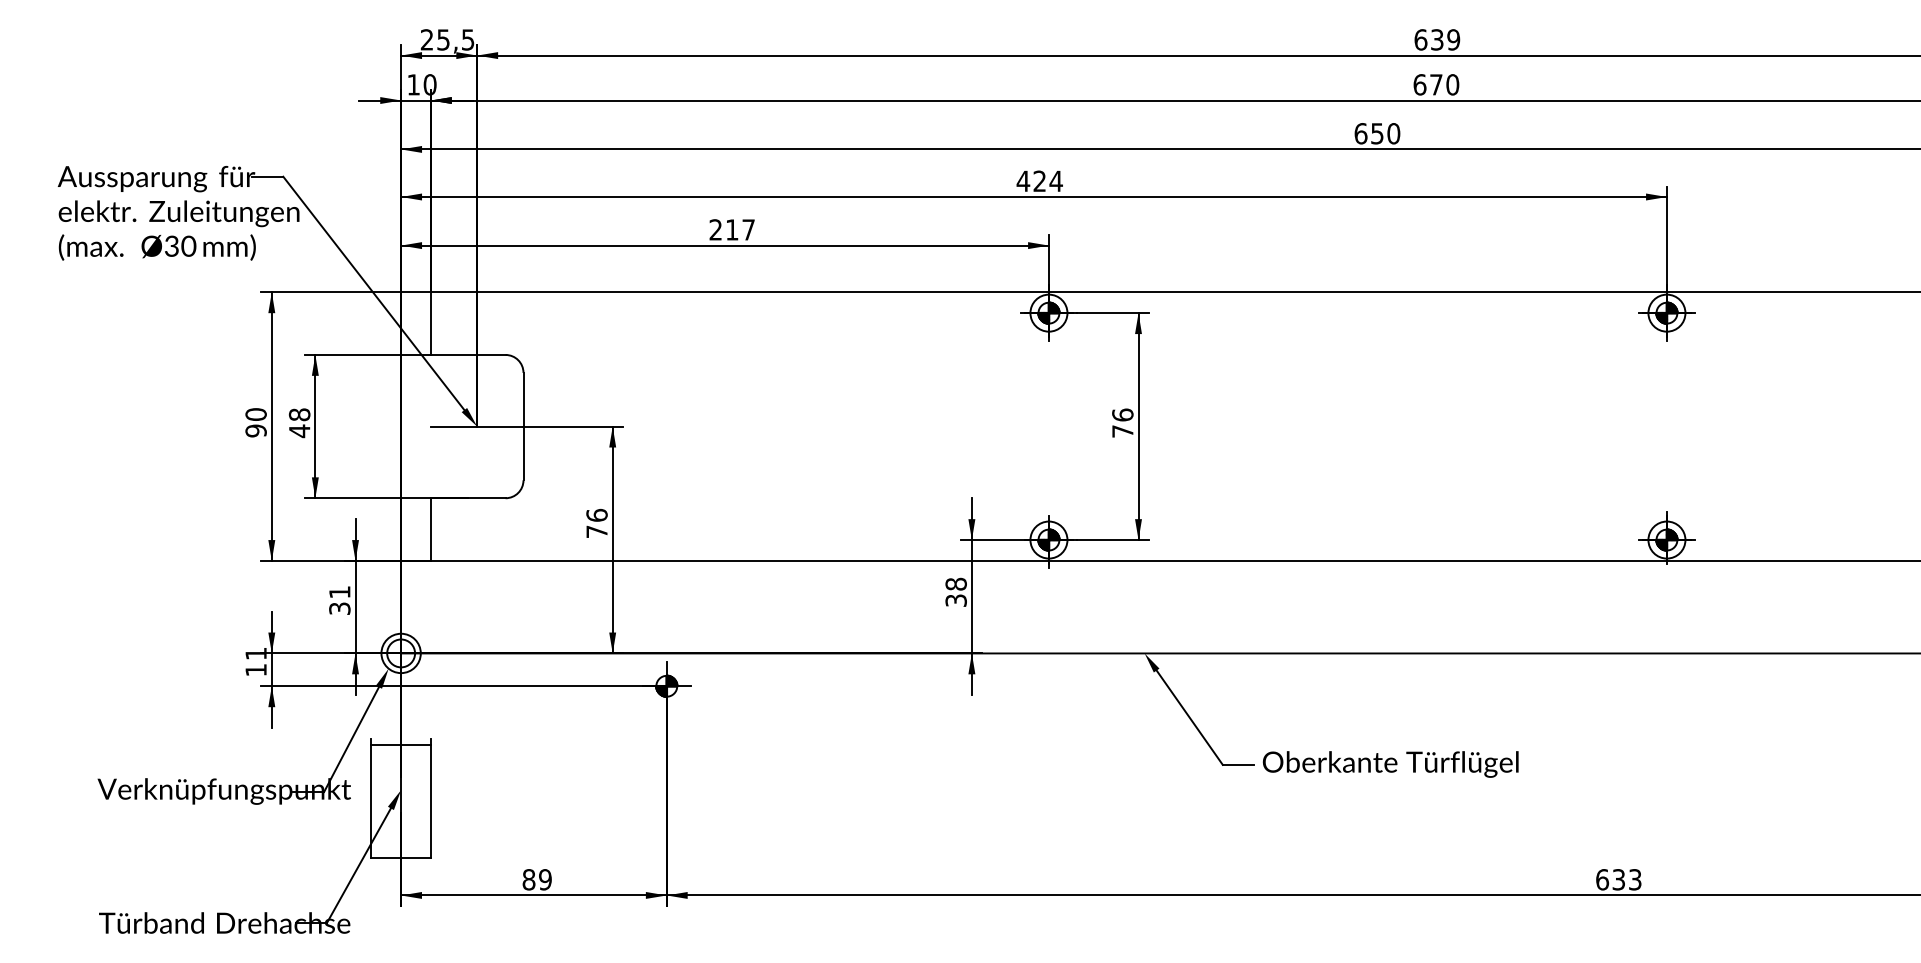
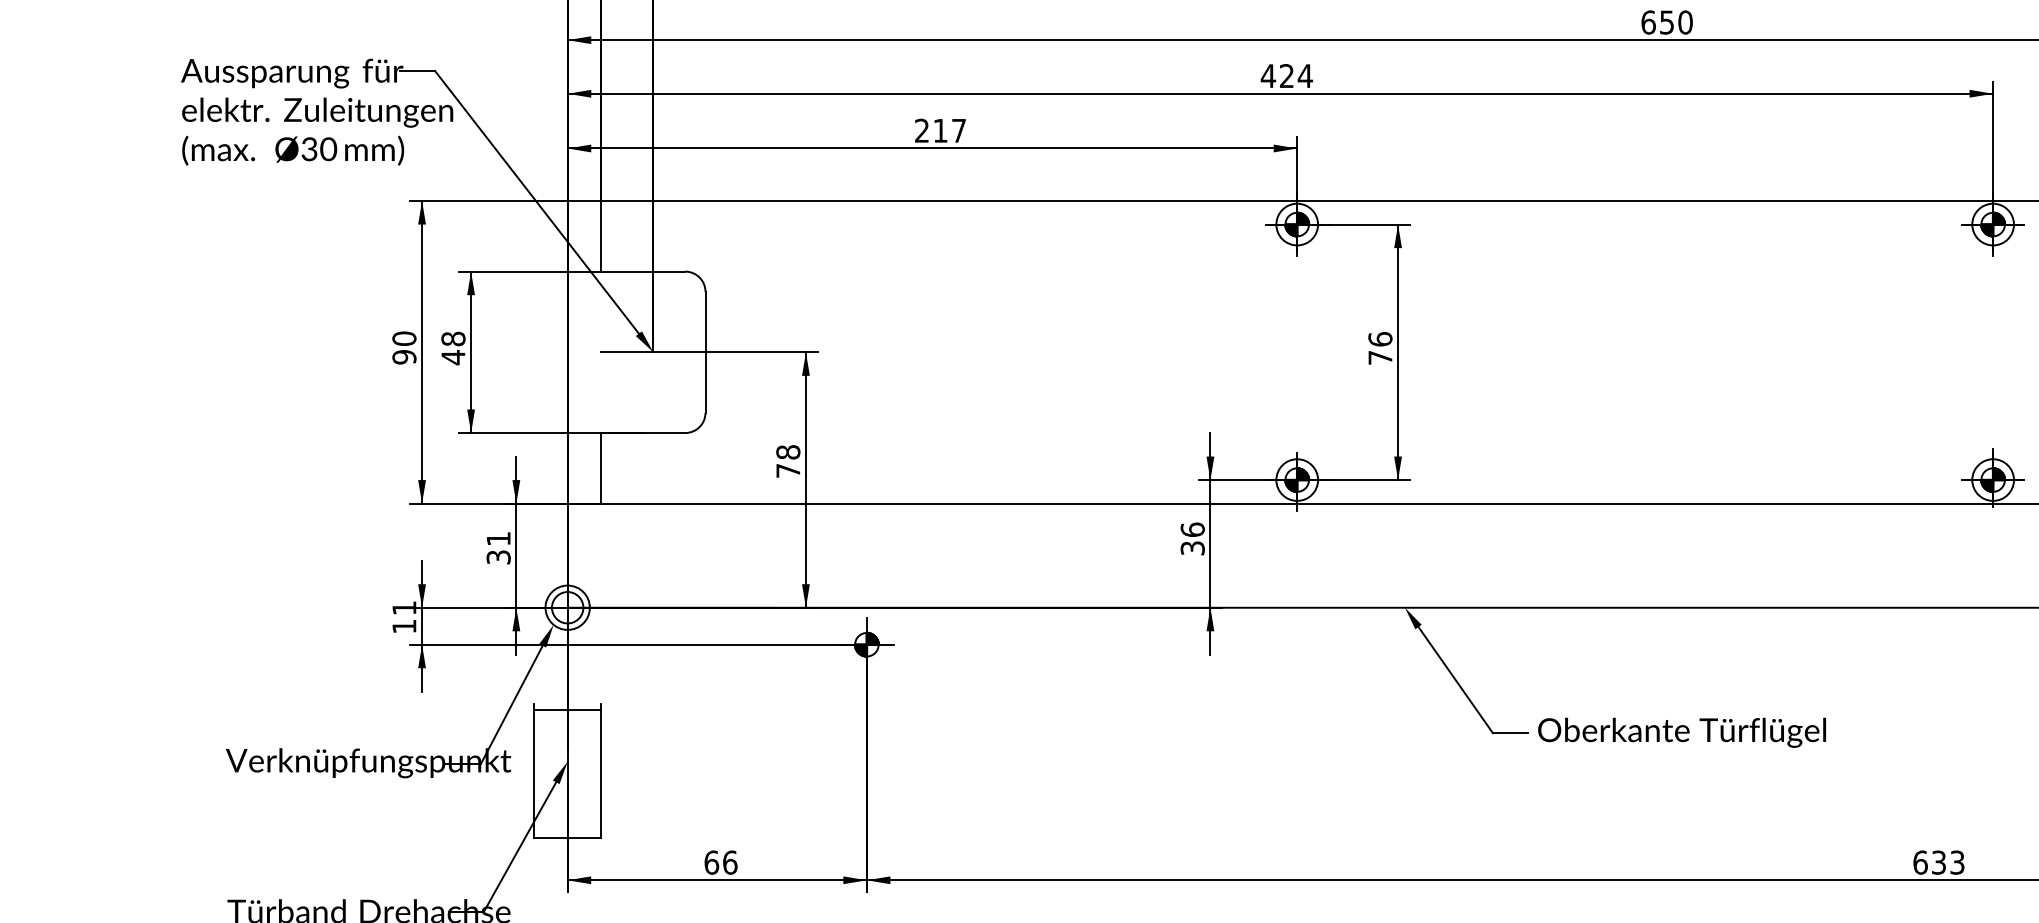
text: (596, 514) -> (787, 451), 76 -> 78
text: (955, 583) -> (1191, 528), 38 -> 36
text: (536, 879) -> (720, 862), 89 -> 66

